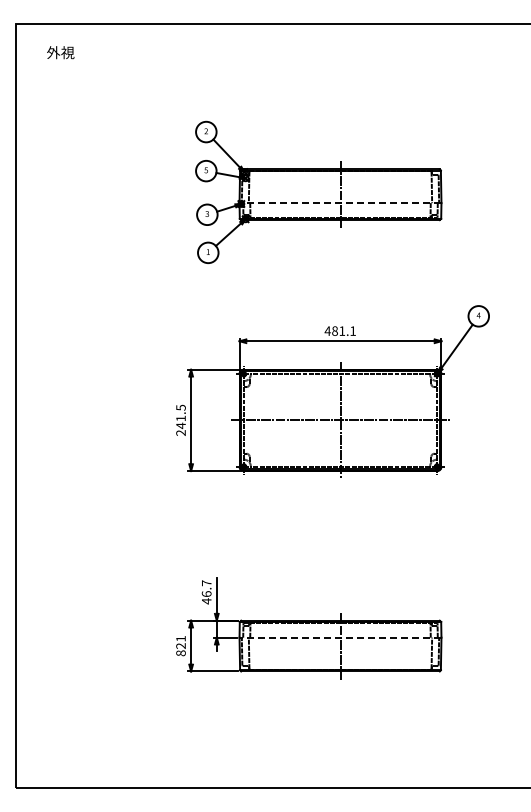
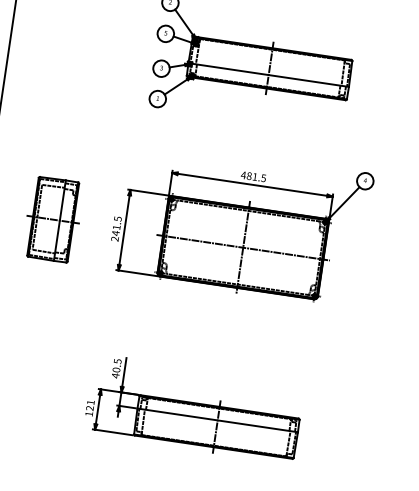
line: (340, 203) -> (268, 75), dashed -> solid
text: (352, 330) -> (263, 177), 481.1 -> 481.5
part: (101, 419) -> (53, 218), added
text: (206, 588) -> (117, 365), 46.7 -> 40.5
line: (340, 637) -> (217, 420), dashed -> solid
text: (180, 653) -> (88, 414), 821 -> 121

